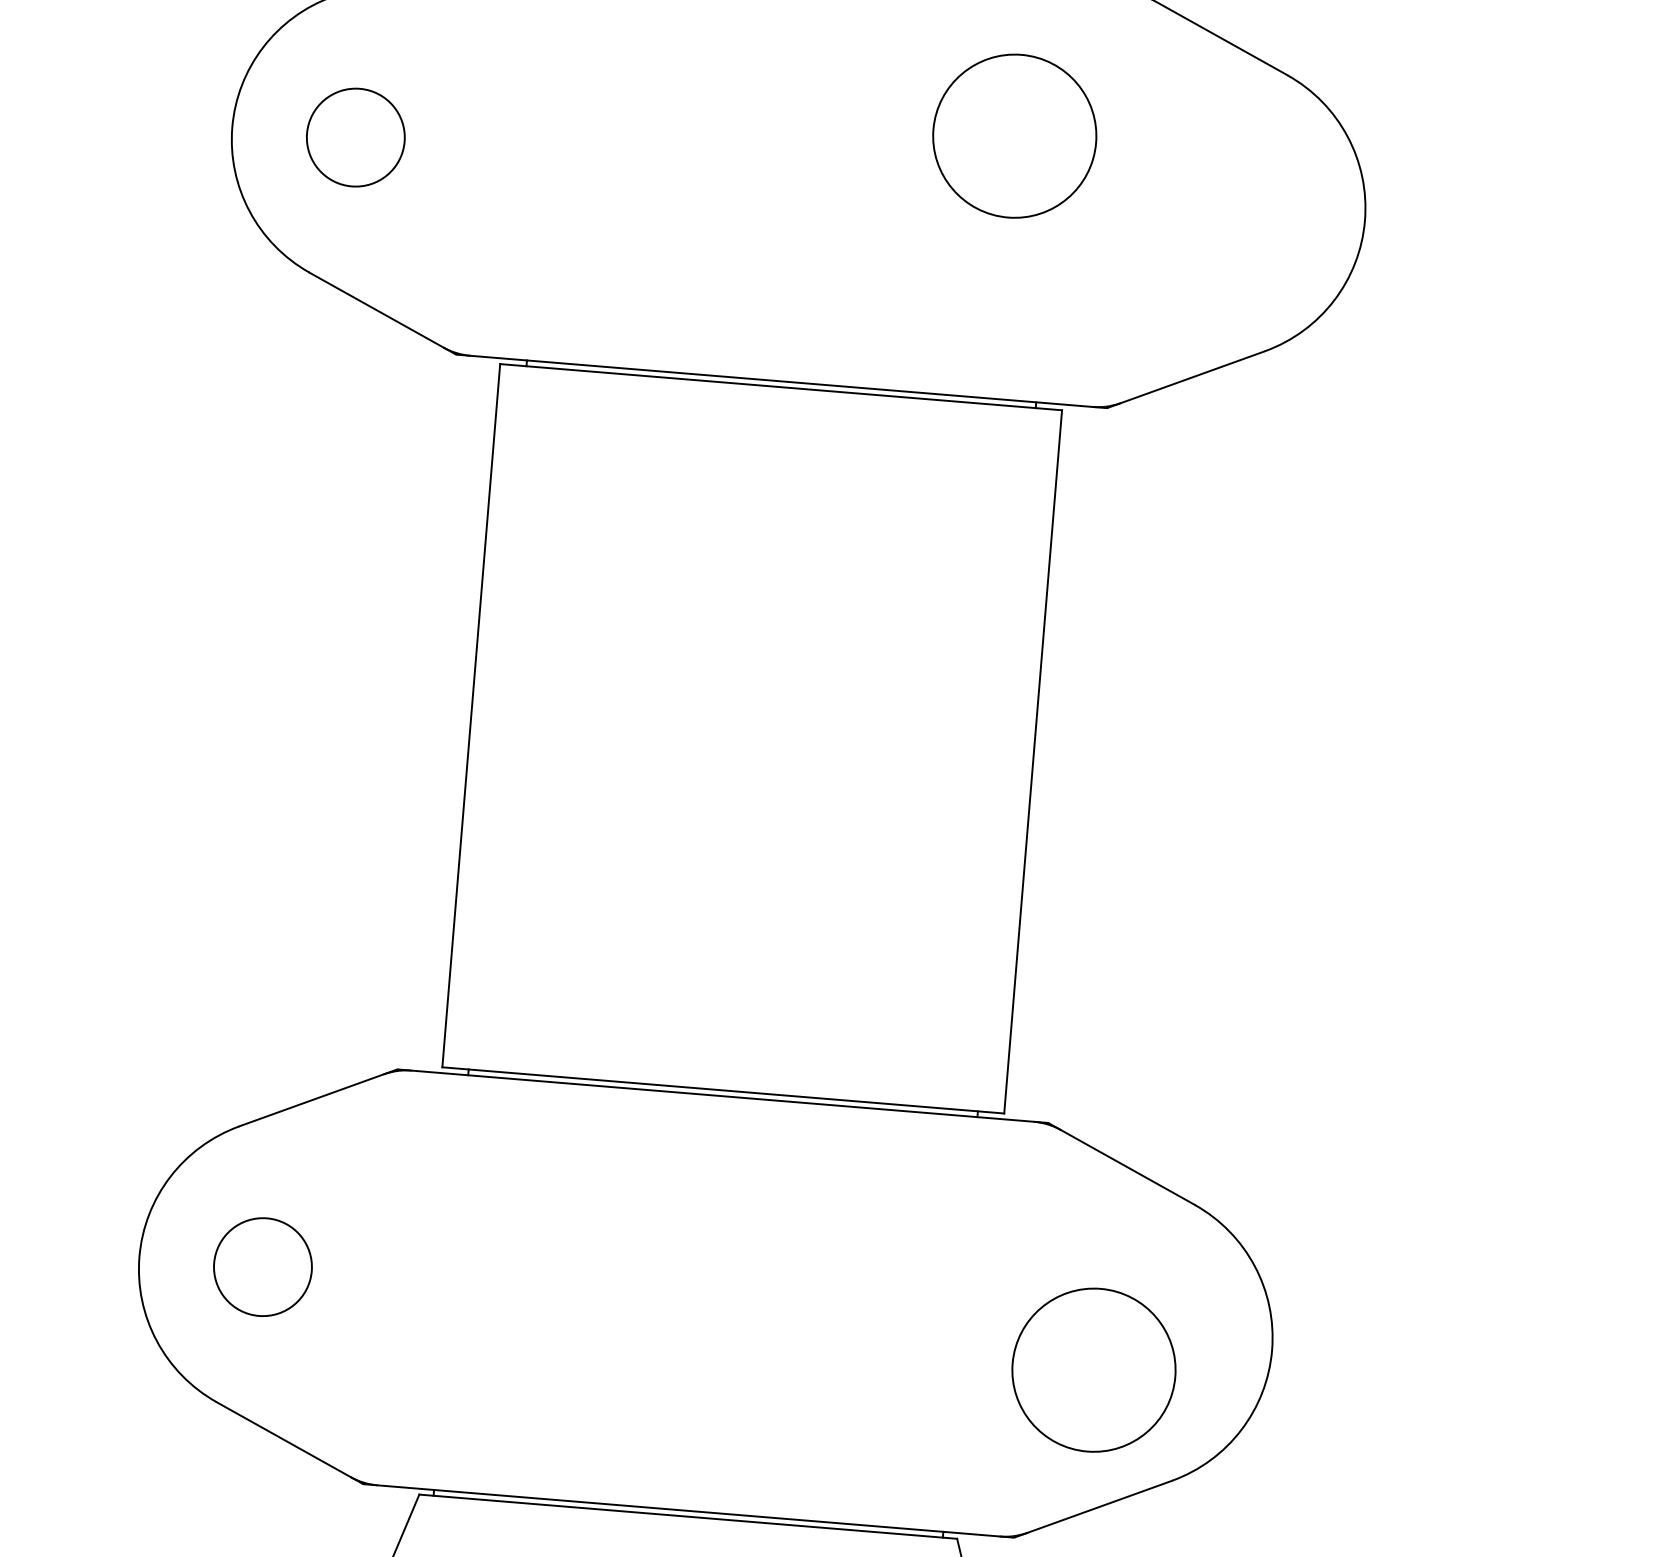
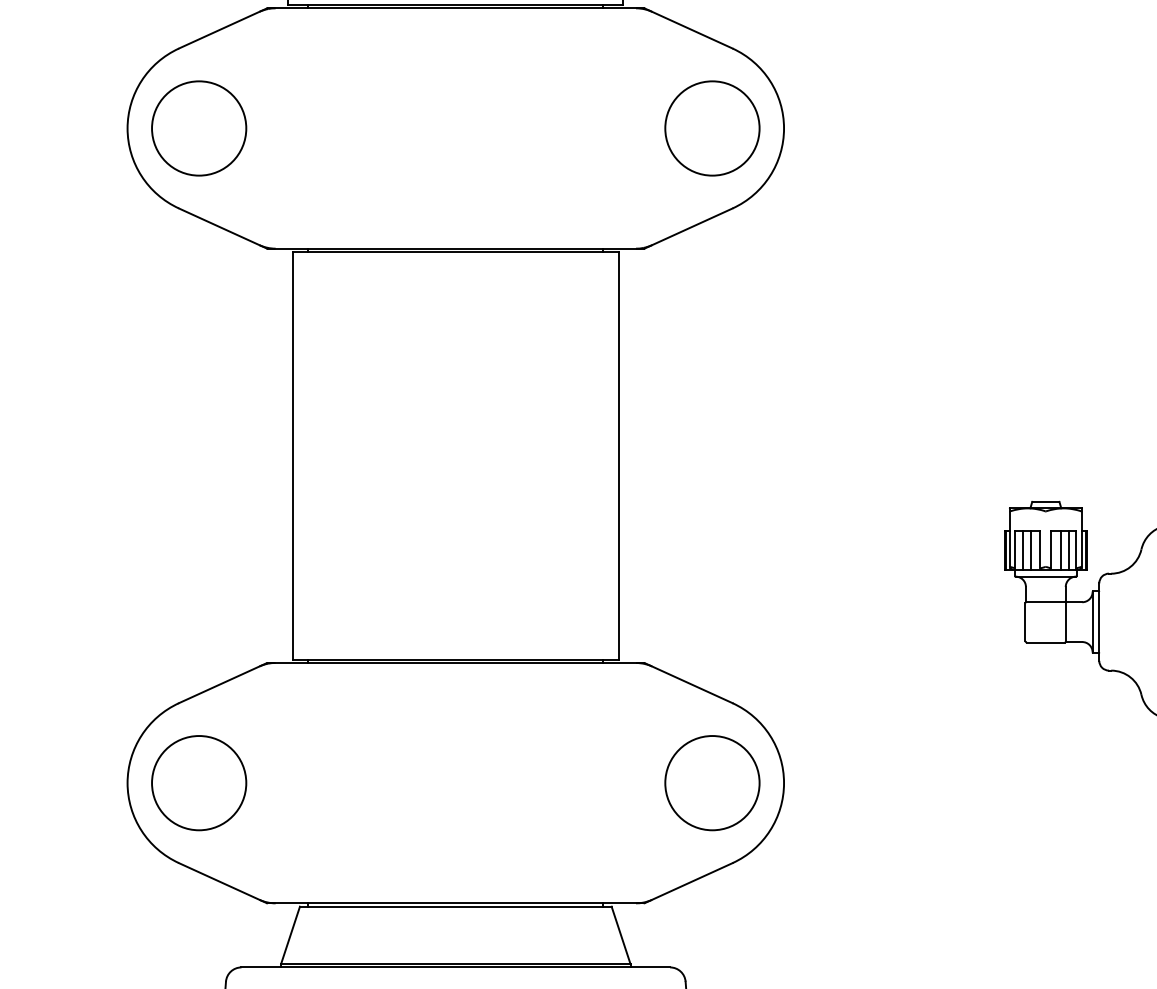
circle: (1014, 136) -> (712, 128), moved
circle: (356, 137) -> (199, 128), size x1.67
circle: (263, 1267) -> (199, 783), size x1.67
circle: (1094, 1370) -> (712, 783), moved

